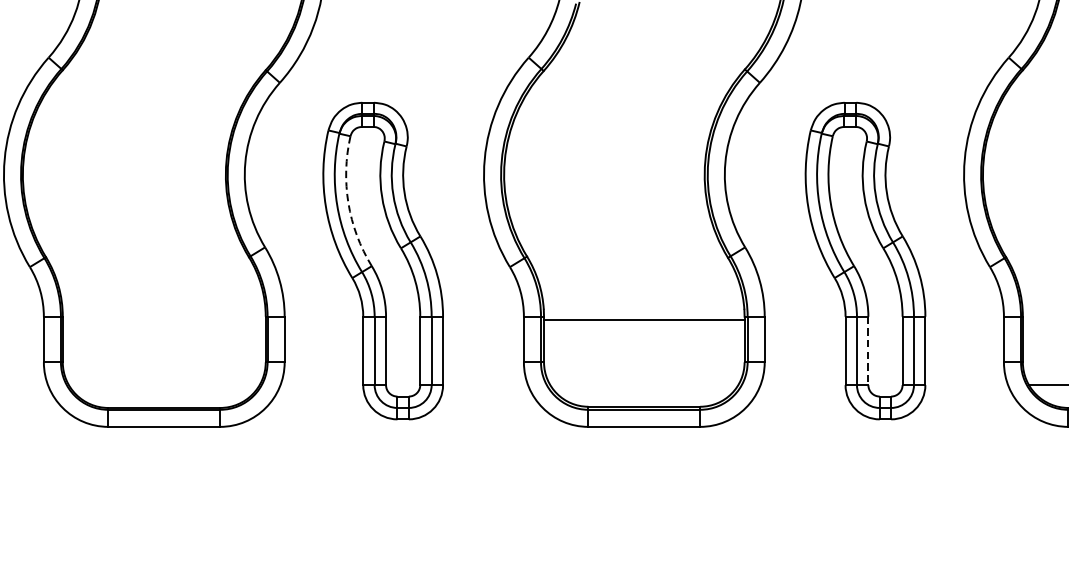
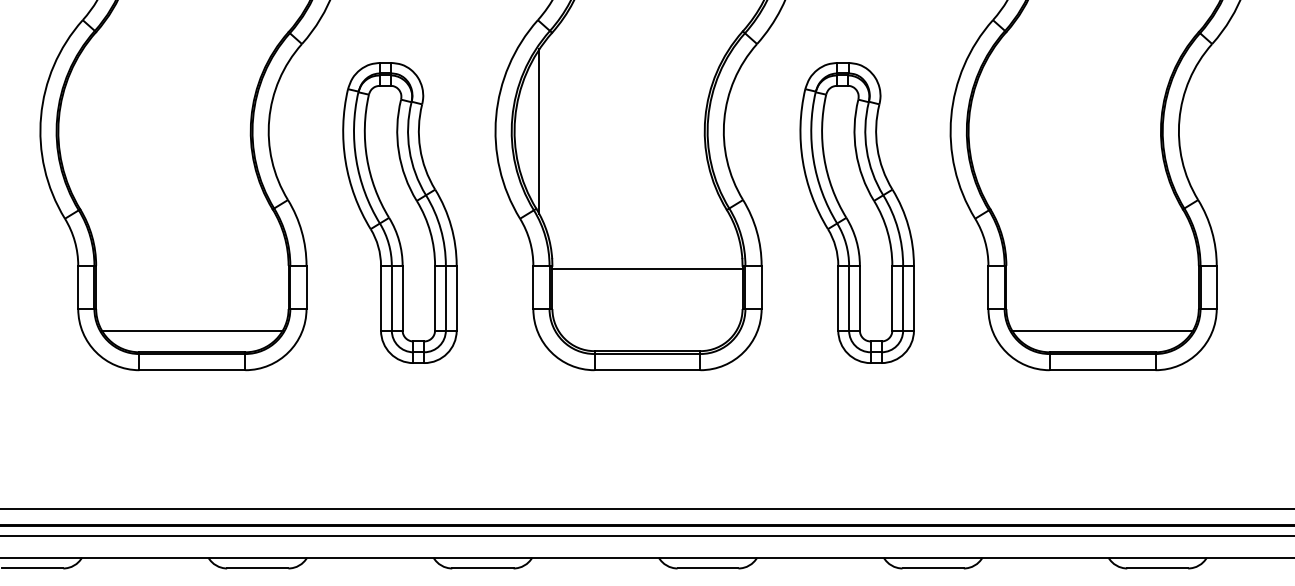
line: (530, 175) -> (539, 131), added
arc: (347, 203) -> (366, 158), dashed -> solid
line: (867, 351) -> (859, 298), dashed -> solid
line: (163, 384) -> (191, 330), added

